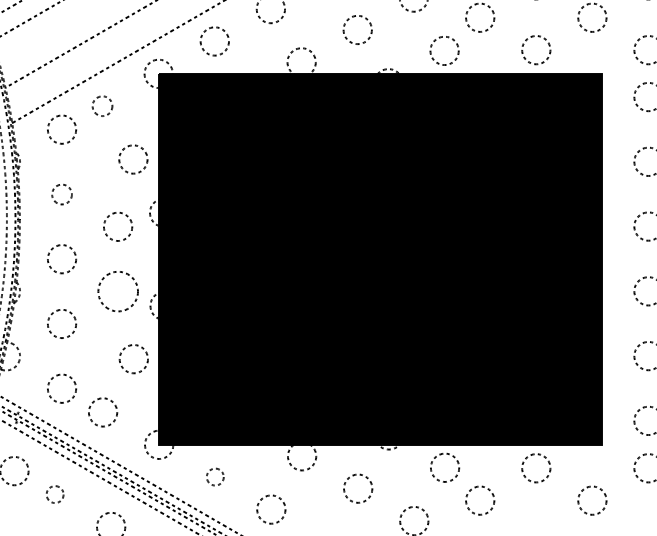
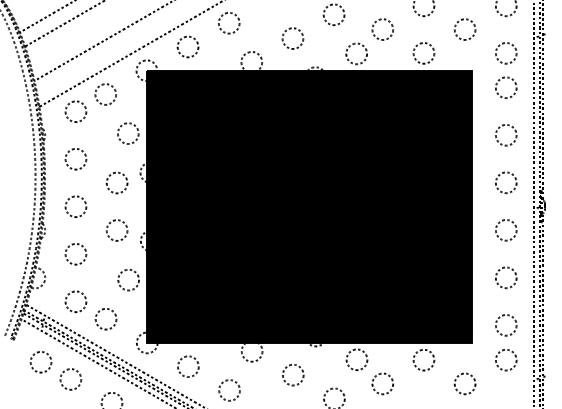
circle: (102, 106) -> (105, 94), size x1.43
circle: (61, 194) -> (75, 159), size x1.43
circle: (117, 291) -> (116, 230), size x0.71
circle: (215, 476) -> (188, 366), size x1.67
circle: (54, 494) -> (70, 379), size x1.67

